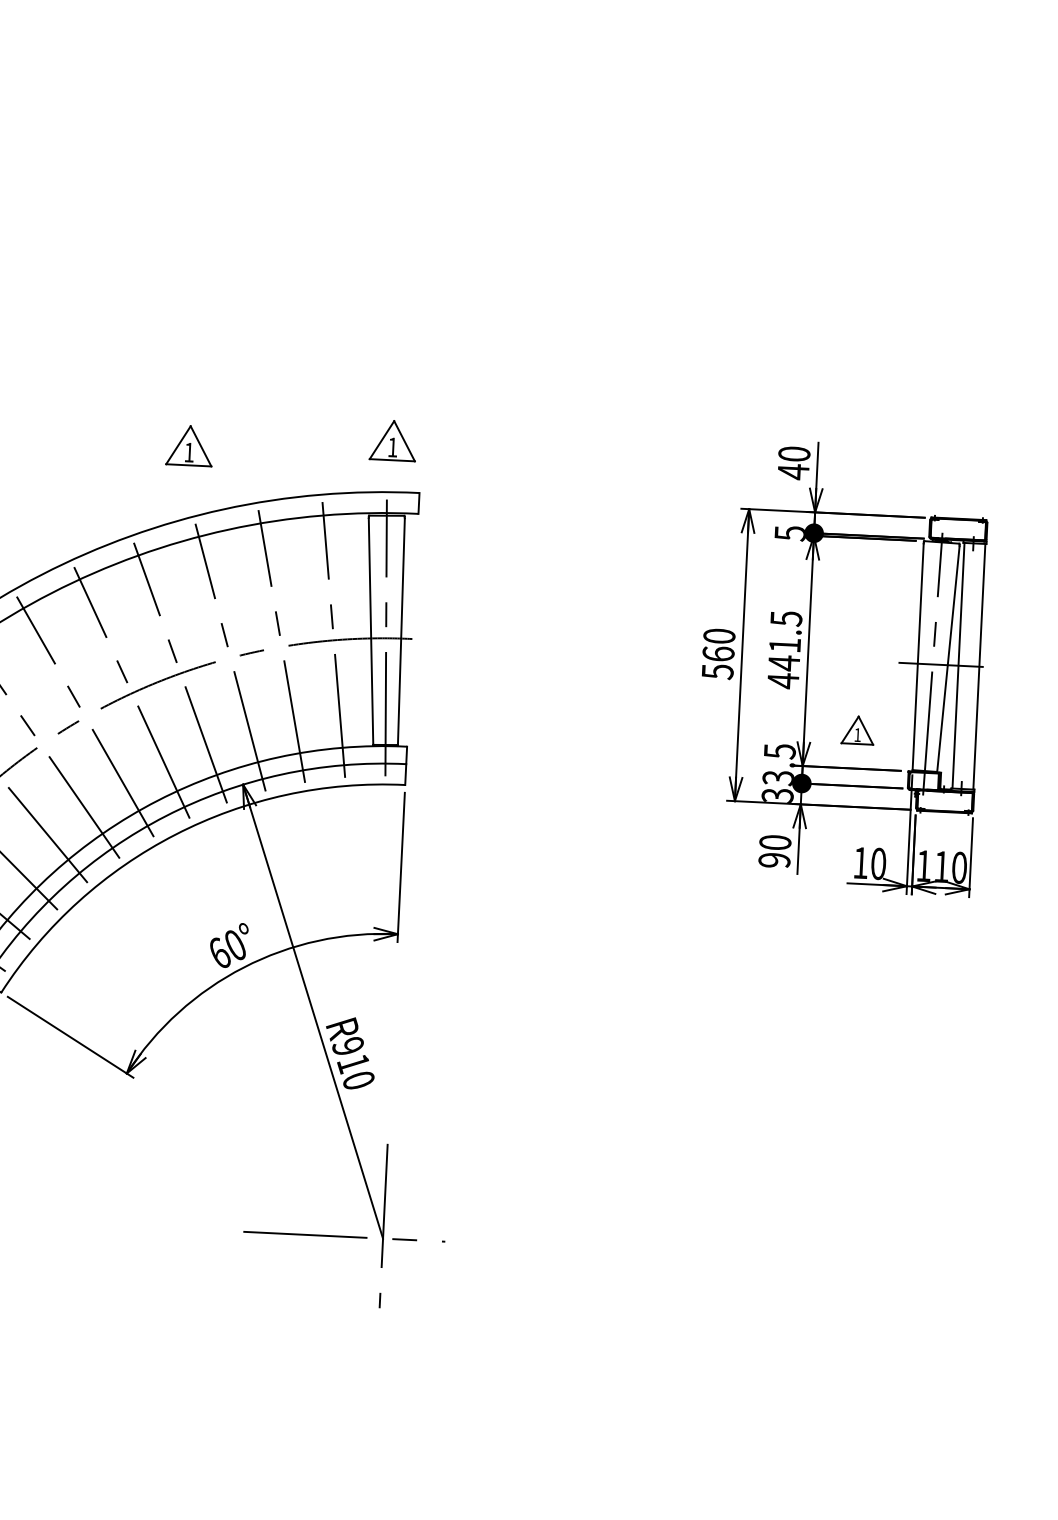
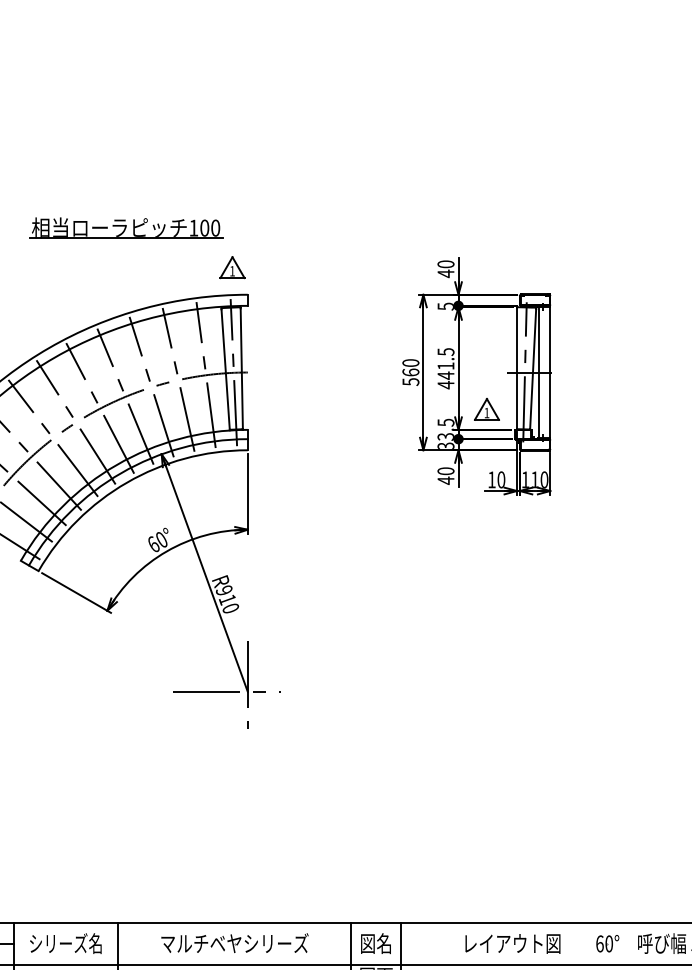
part: (197, 355) -> (126, 227), added
part: (189, 445) -> (124, 275), removed
part: (857, 730) -> (486, 409), size x1.43
text: (773, 859) -> (445, 480), 90 -> 40

